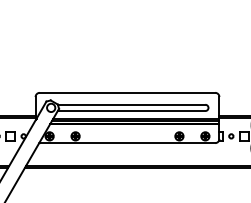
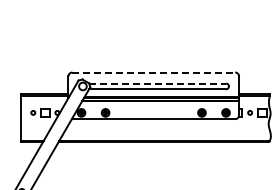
line: (128, 92) -> (154, 72), solid -> dashed
line: (132, 104) -> (158, 83), solid -> dashed

